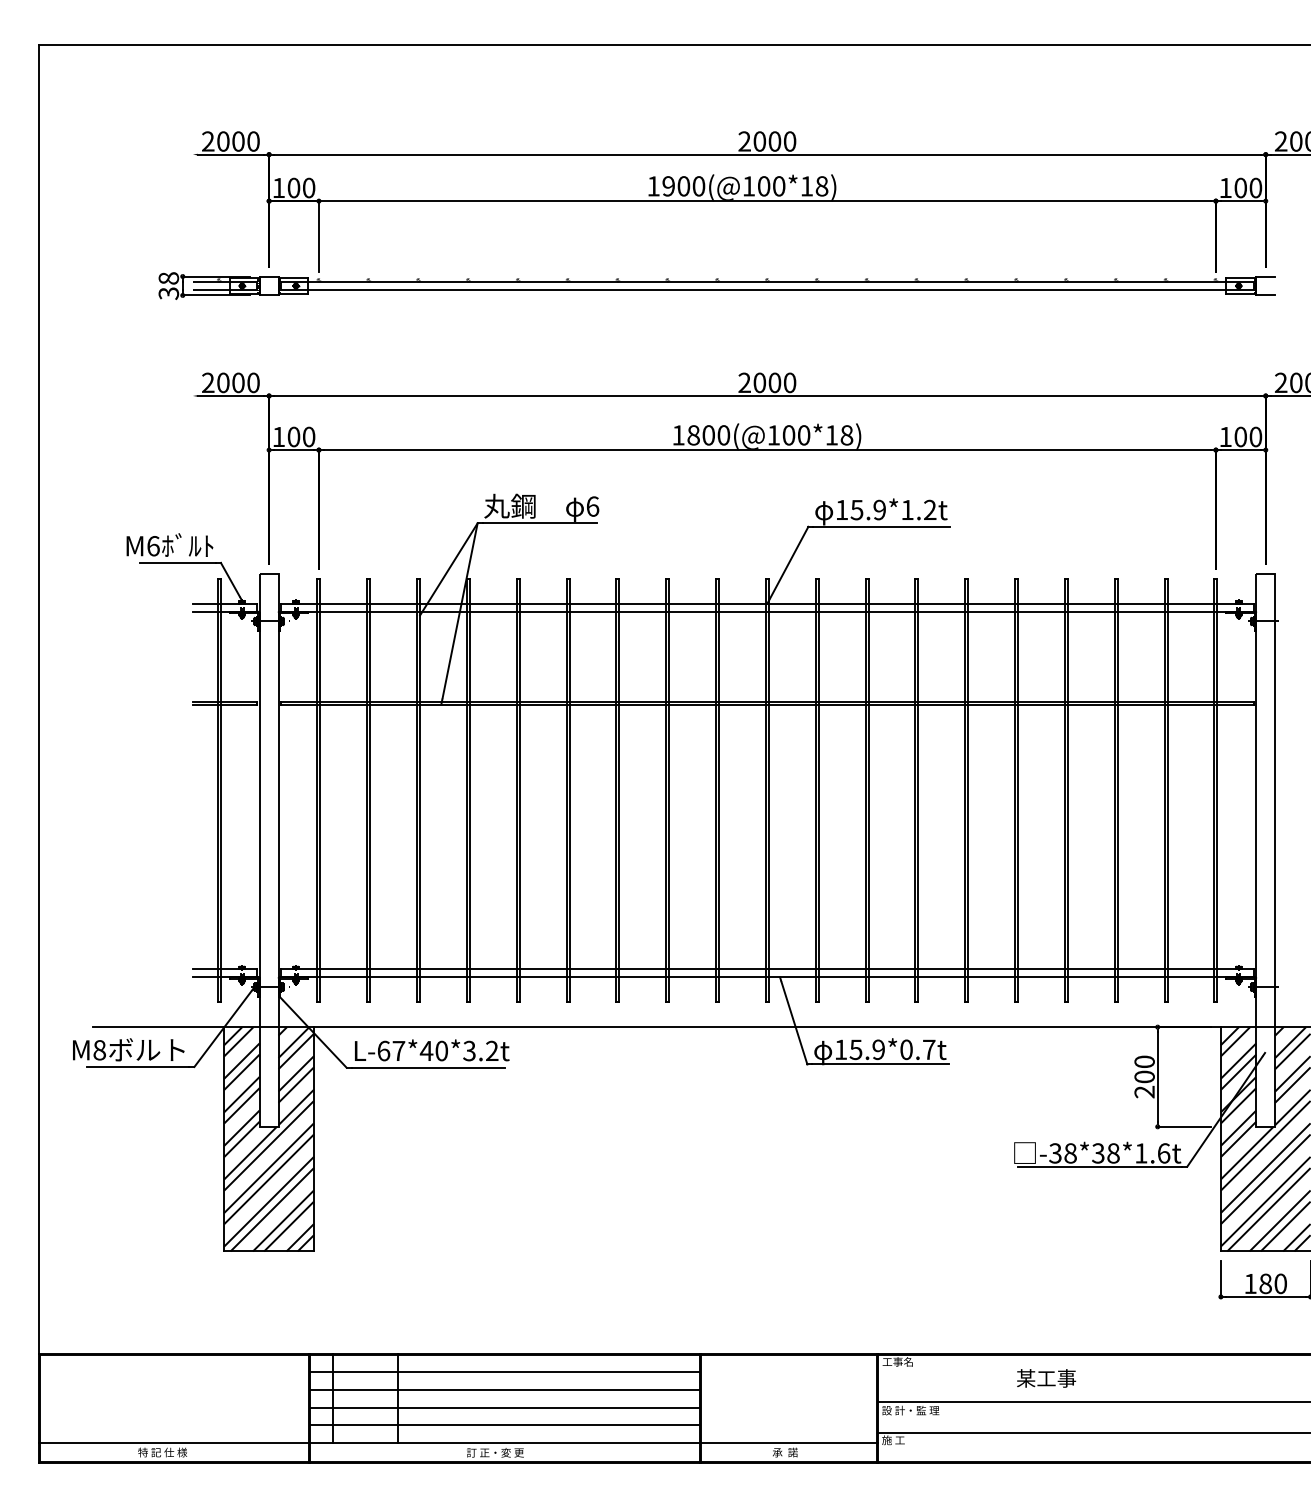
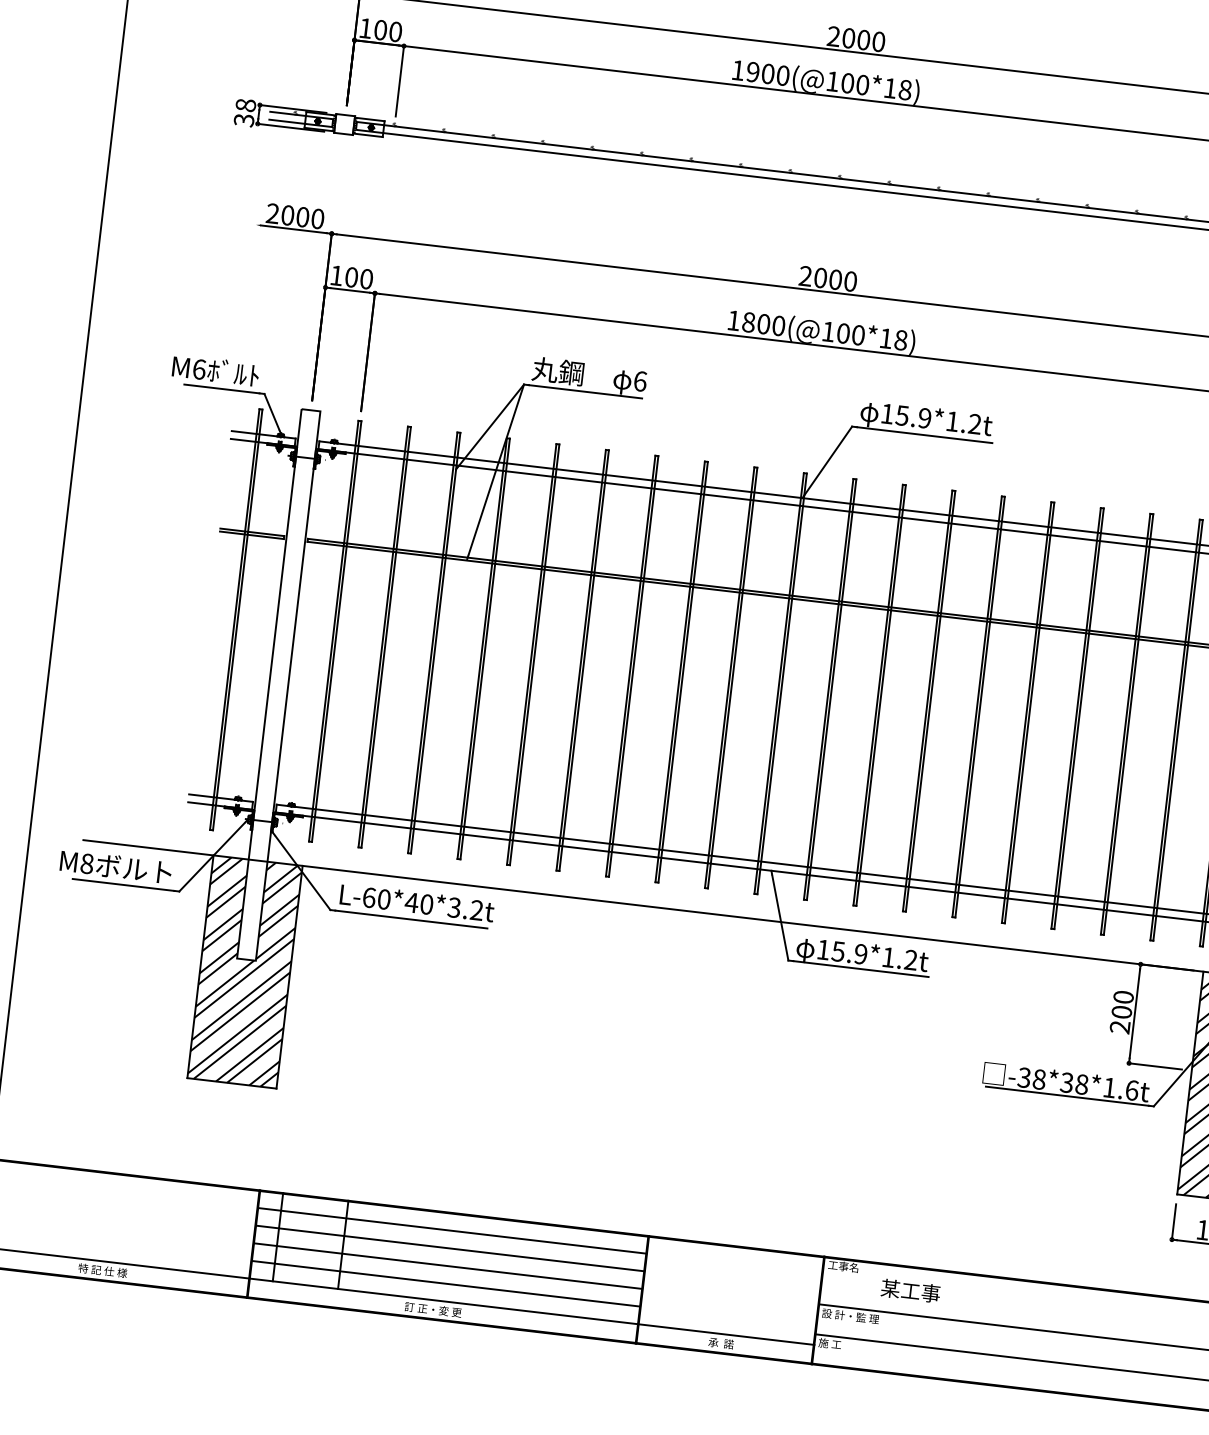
text: (917, 1049) -> (899, 958), 15.9*0.7t -> 15.9*1.2t
text: (398, 1050) -> (383, 898), L-67*40*3.2t -> L-60*40*3.2t
text: (1046, 1378) -> (910, 1291), moved

